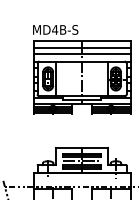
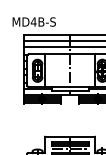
text: (55, 29) -> (34, 21), moved

